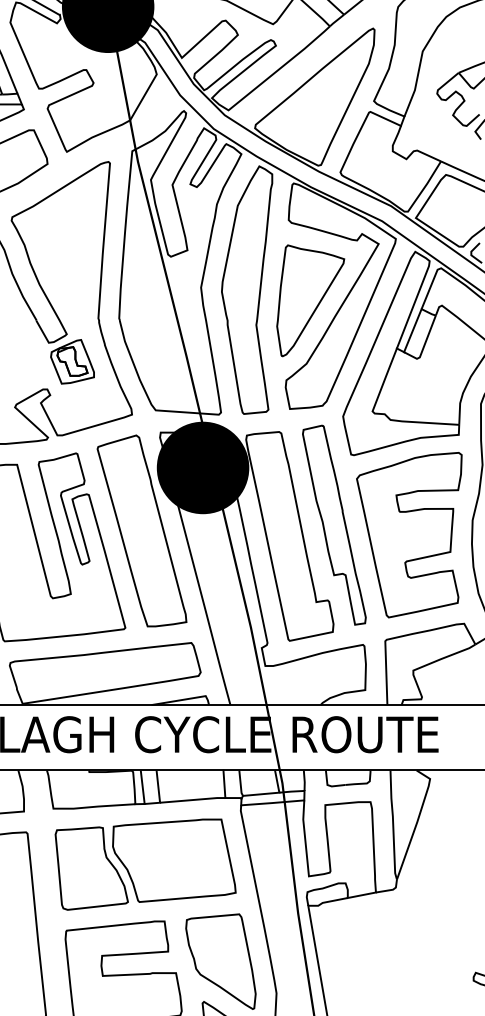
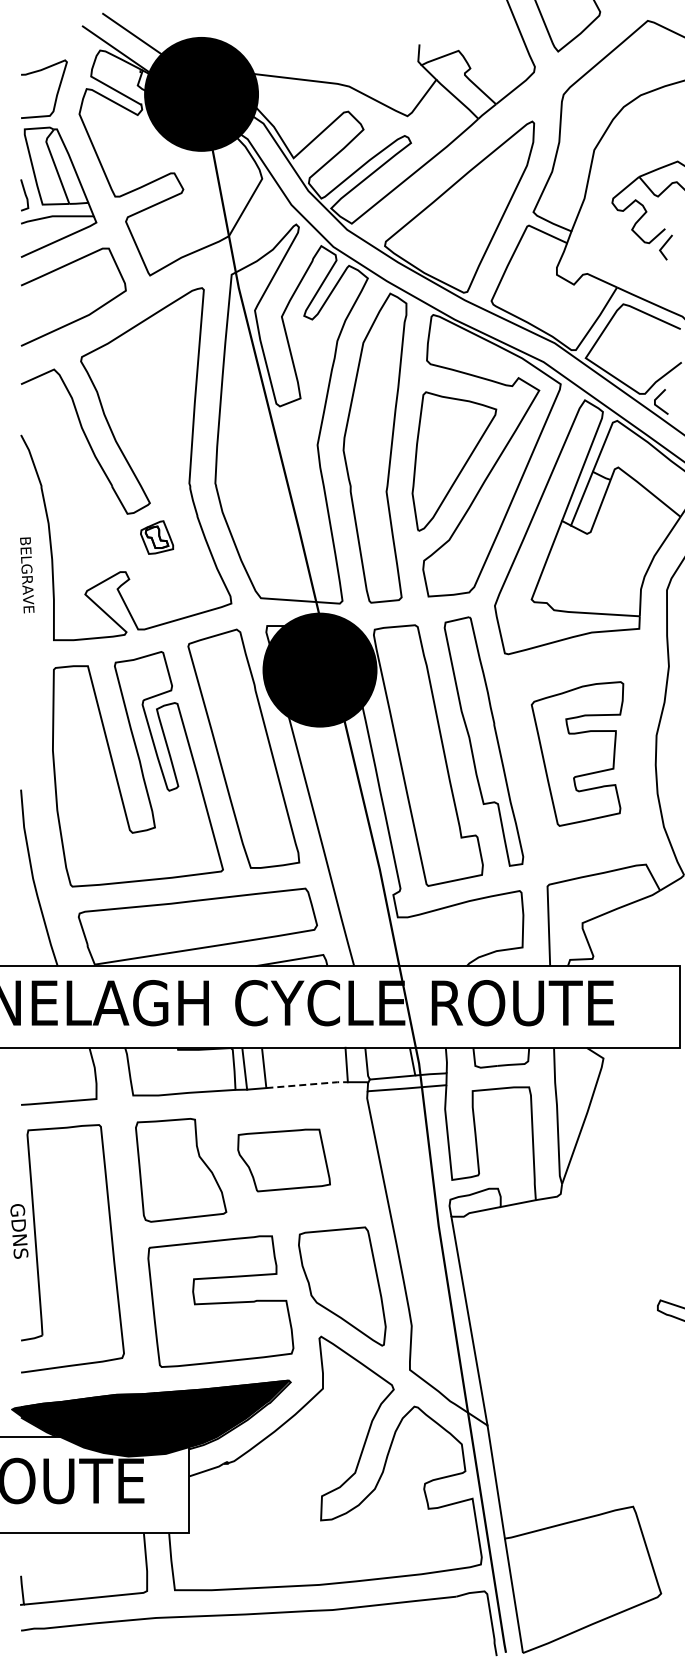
part: (72, 361) -> (156, 537), size x0.6
part: (409, 534) -> (577, 753), size x0.7
line: (193, 799) -> (307, 1084), solid -> dashed
part: (173, 860) -> (283, 1160), size x0.6

